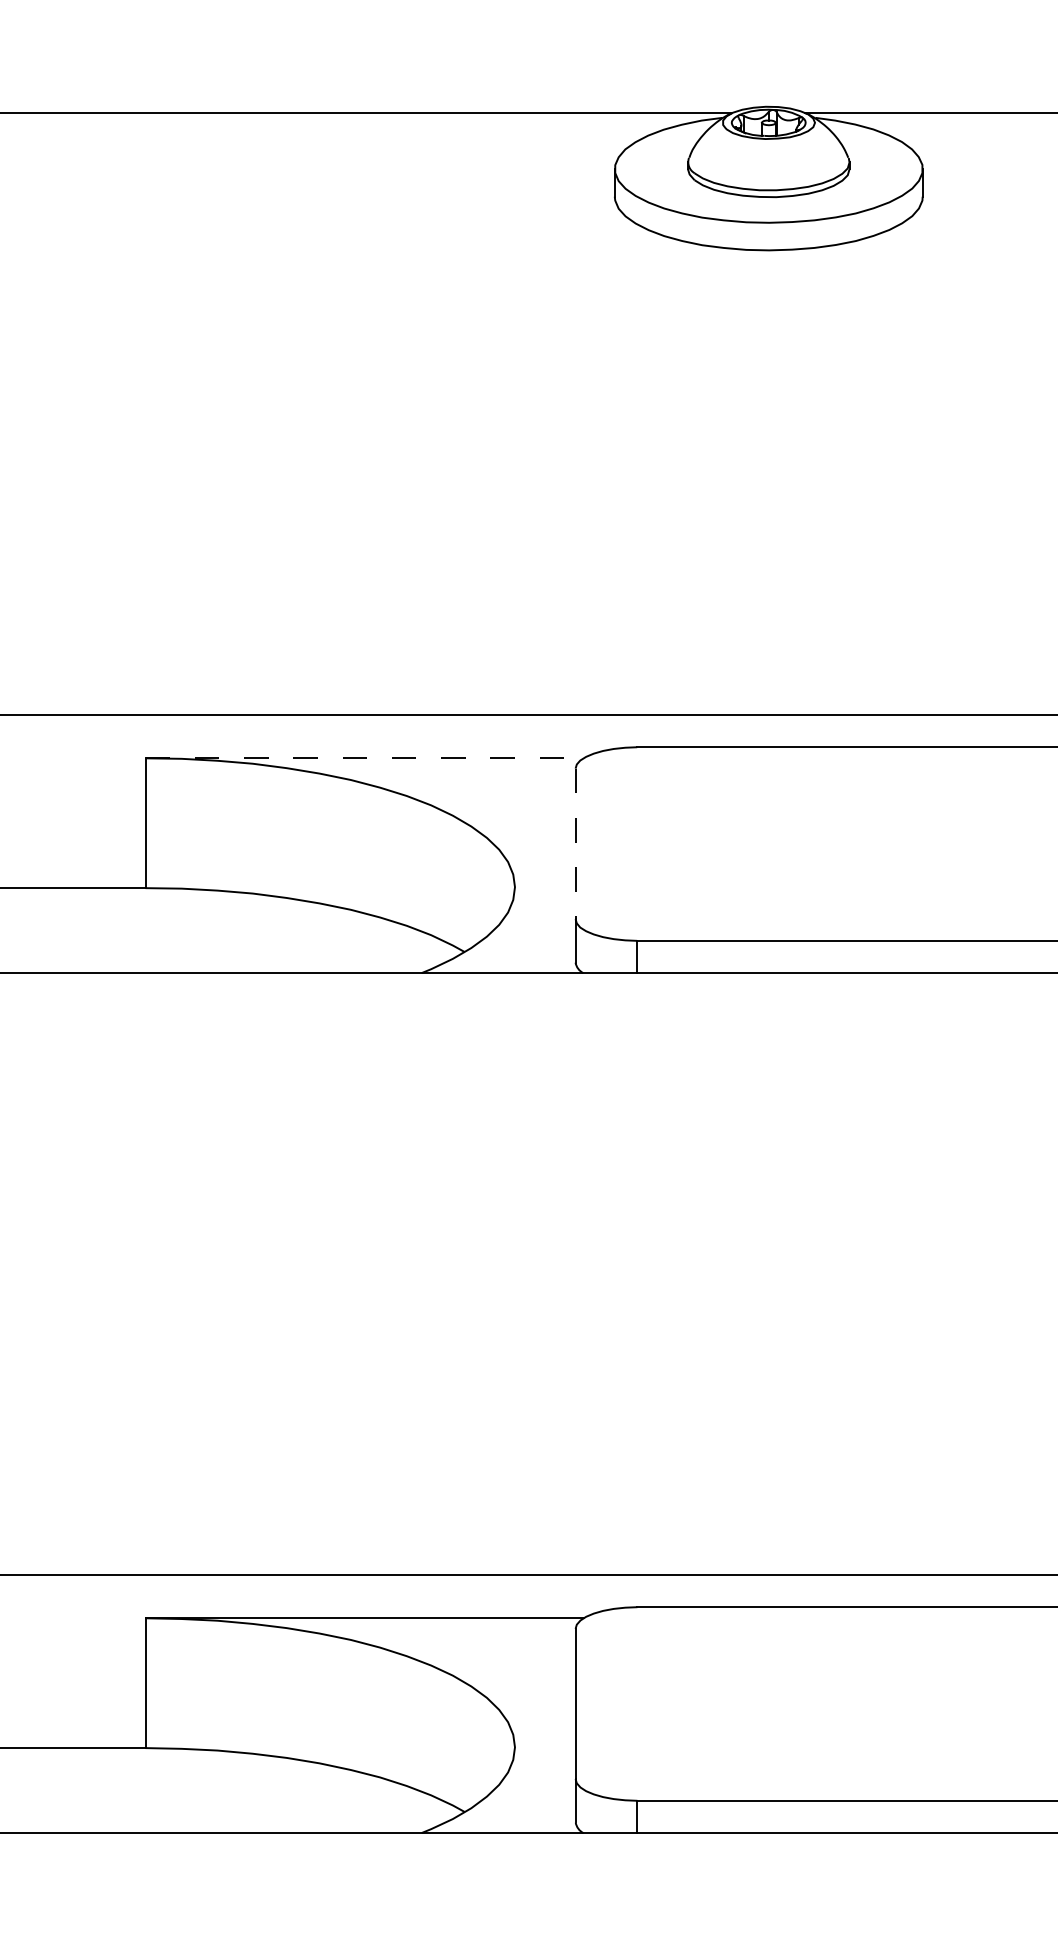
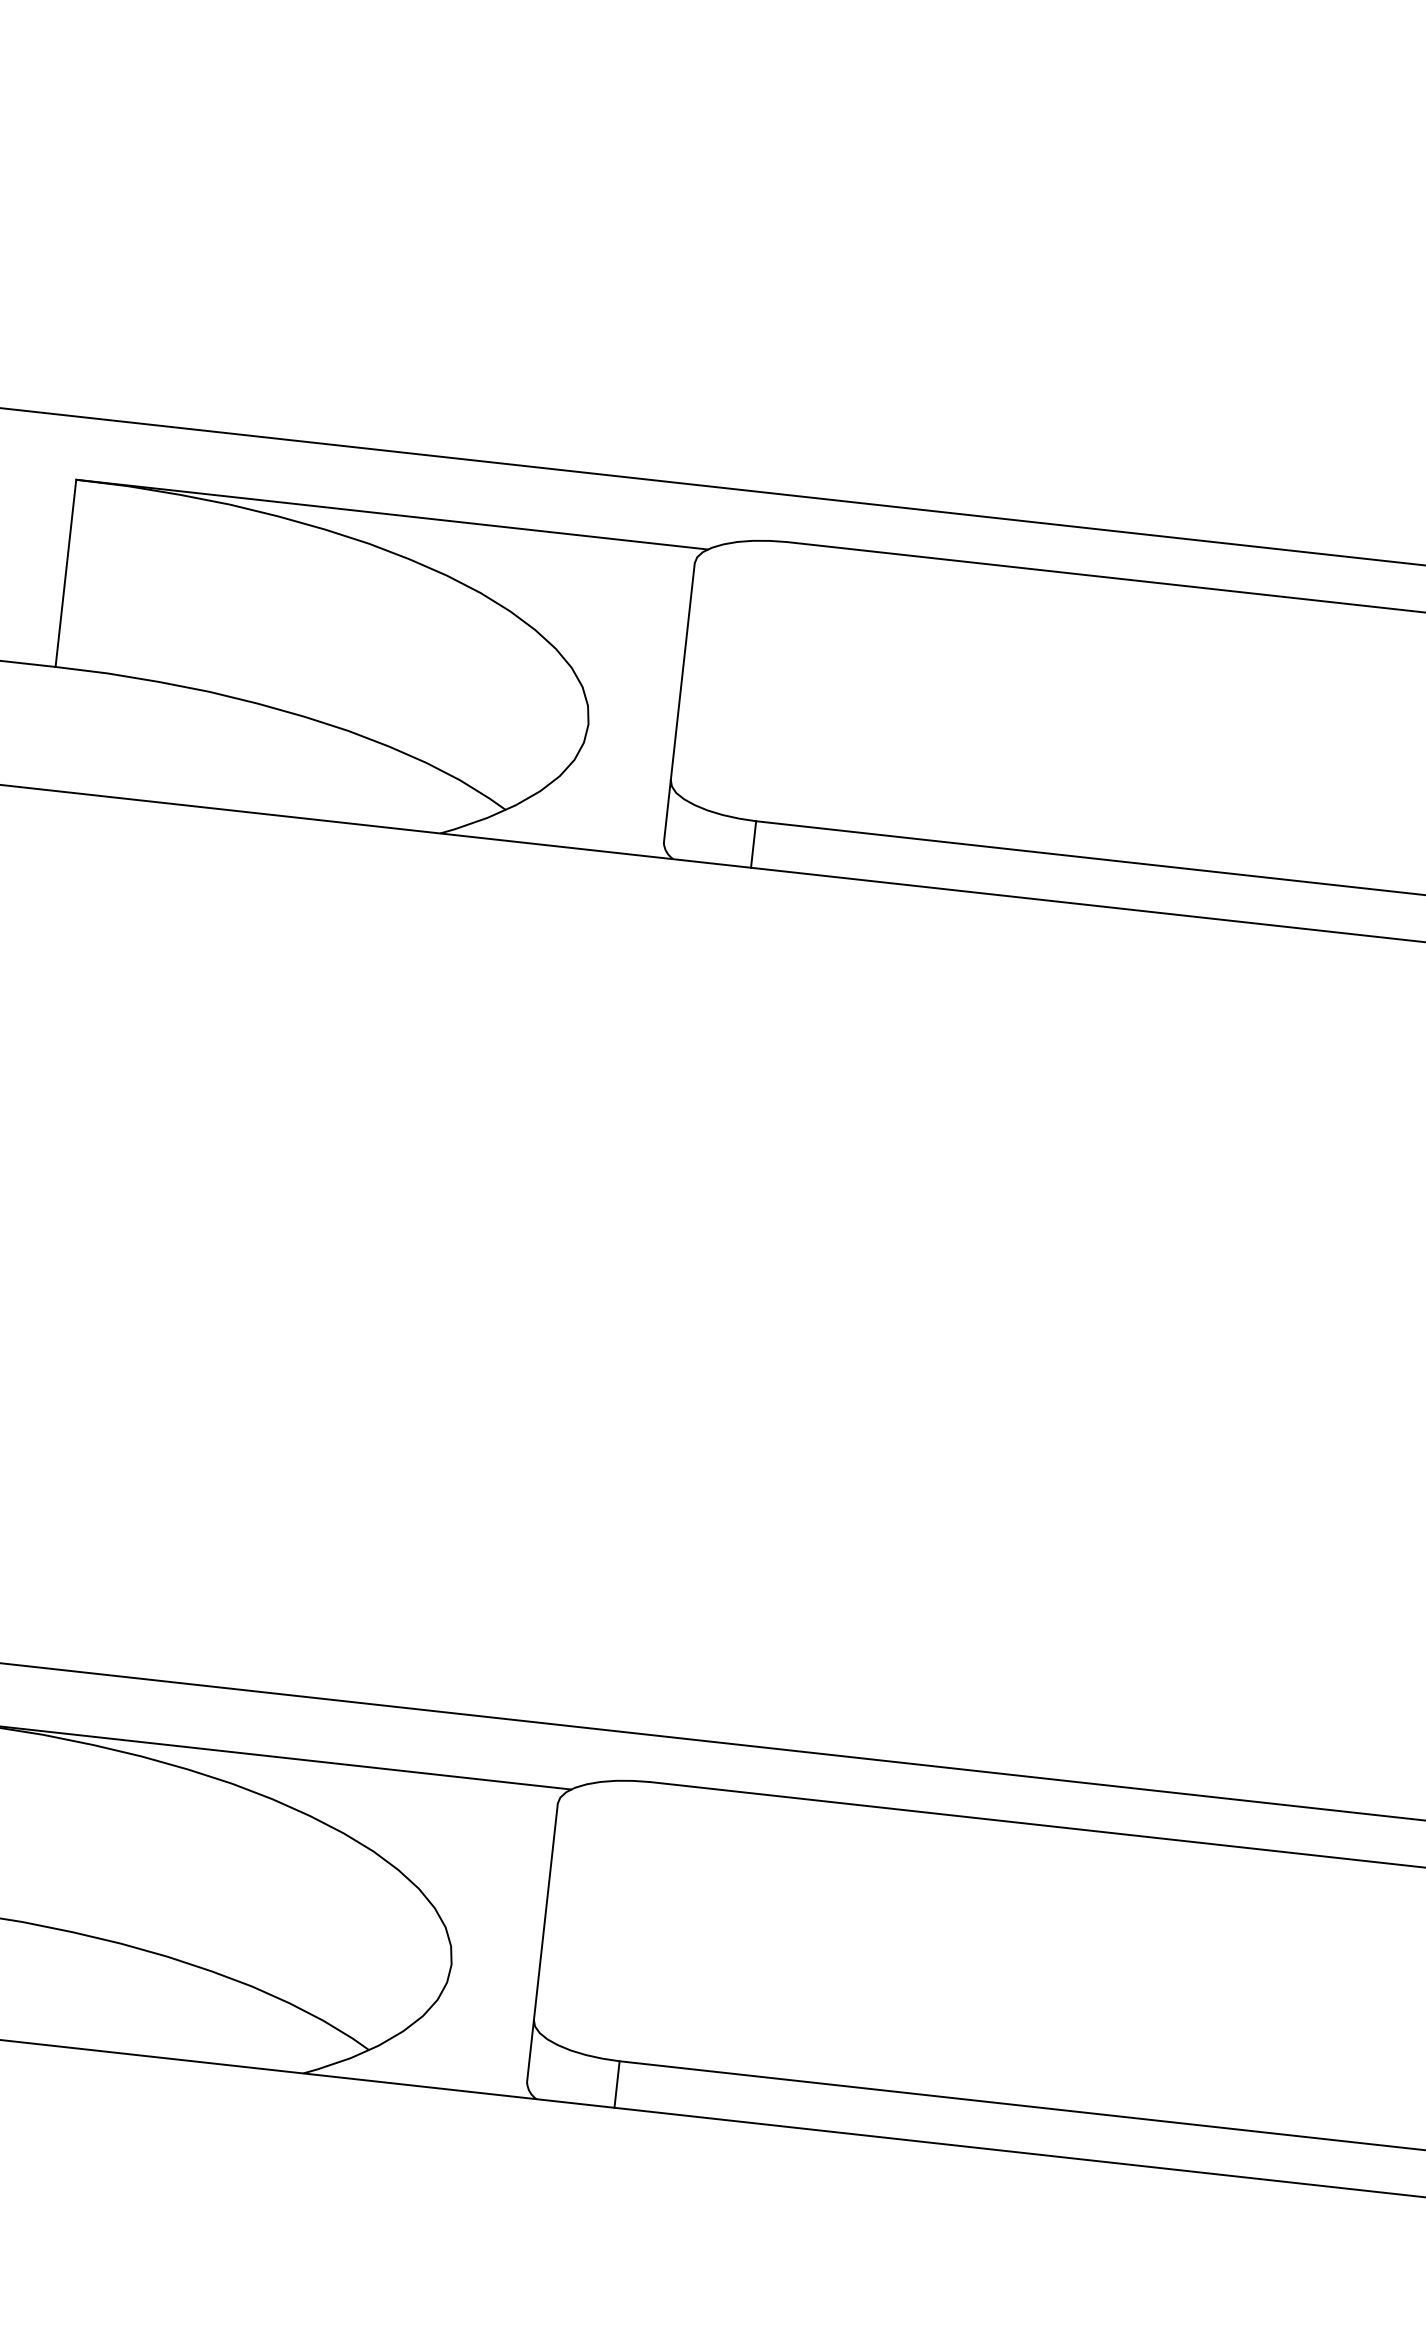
line: (364, 758) -> (392, 514), dashed -> solid
line: (575, 844) -> (682, 672), dashed -> solid

